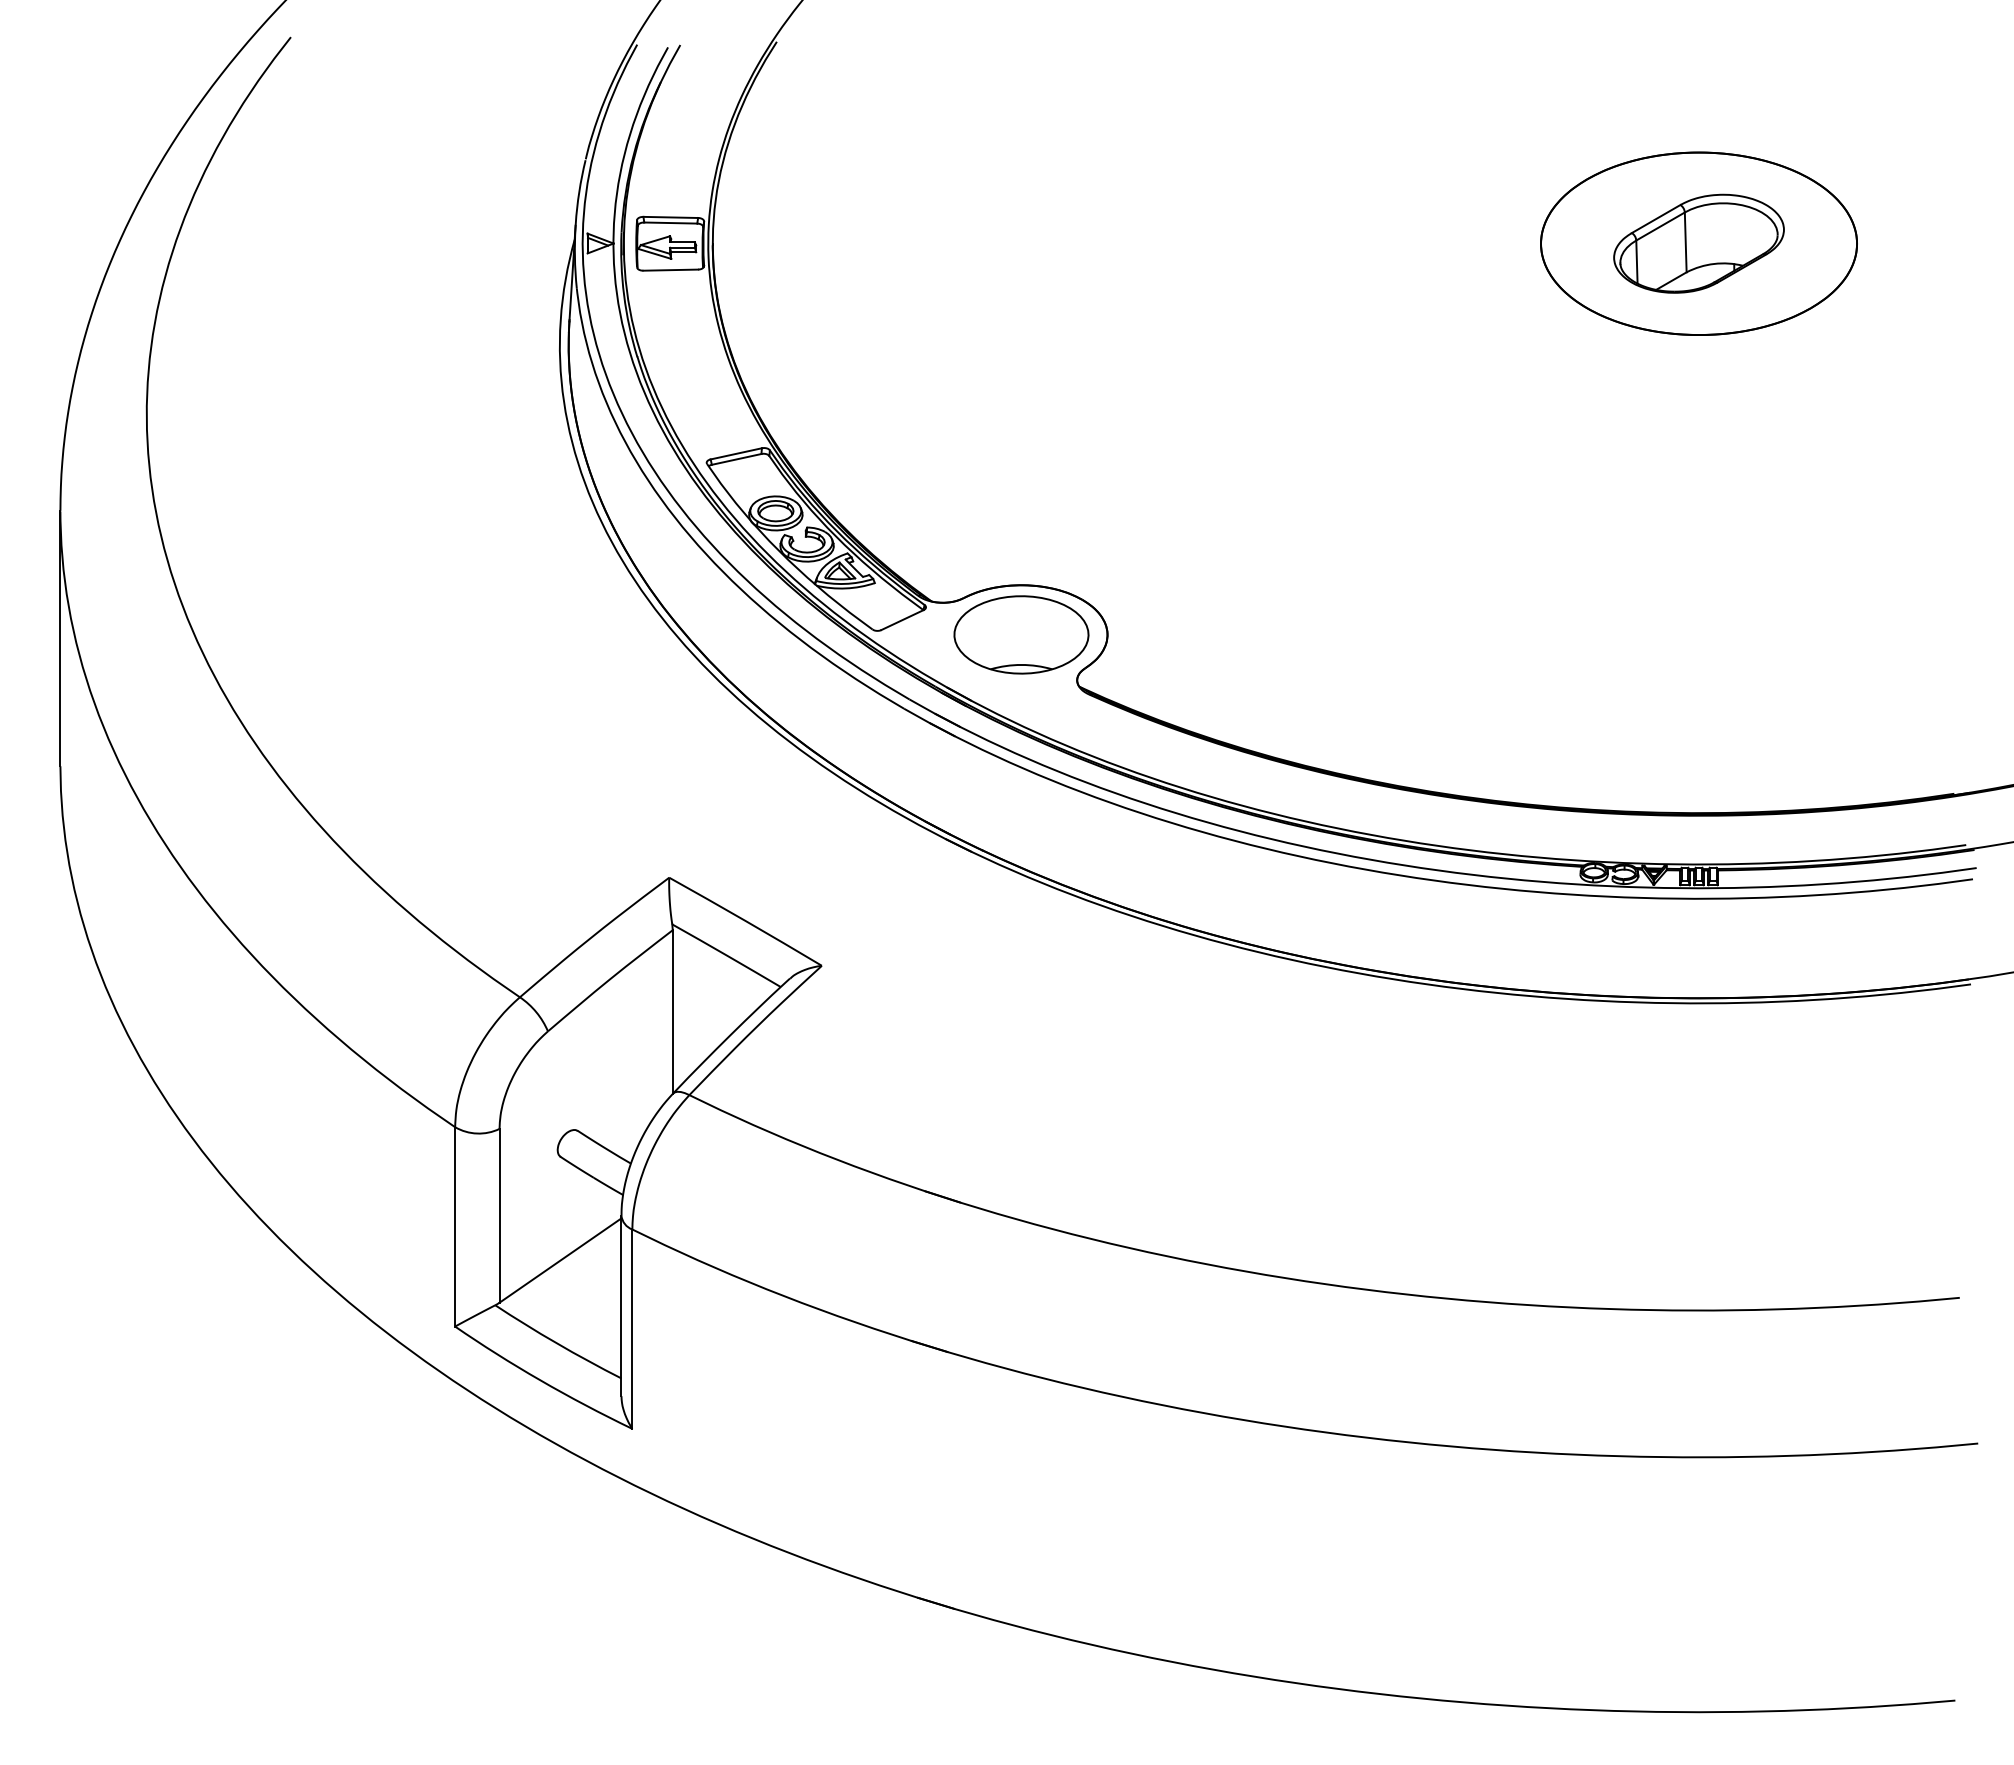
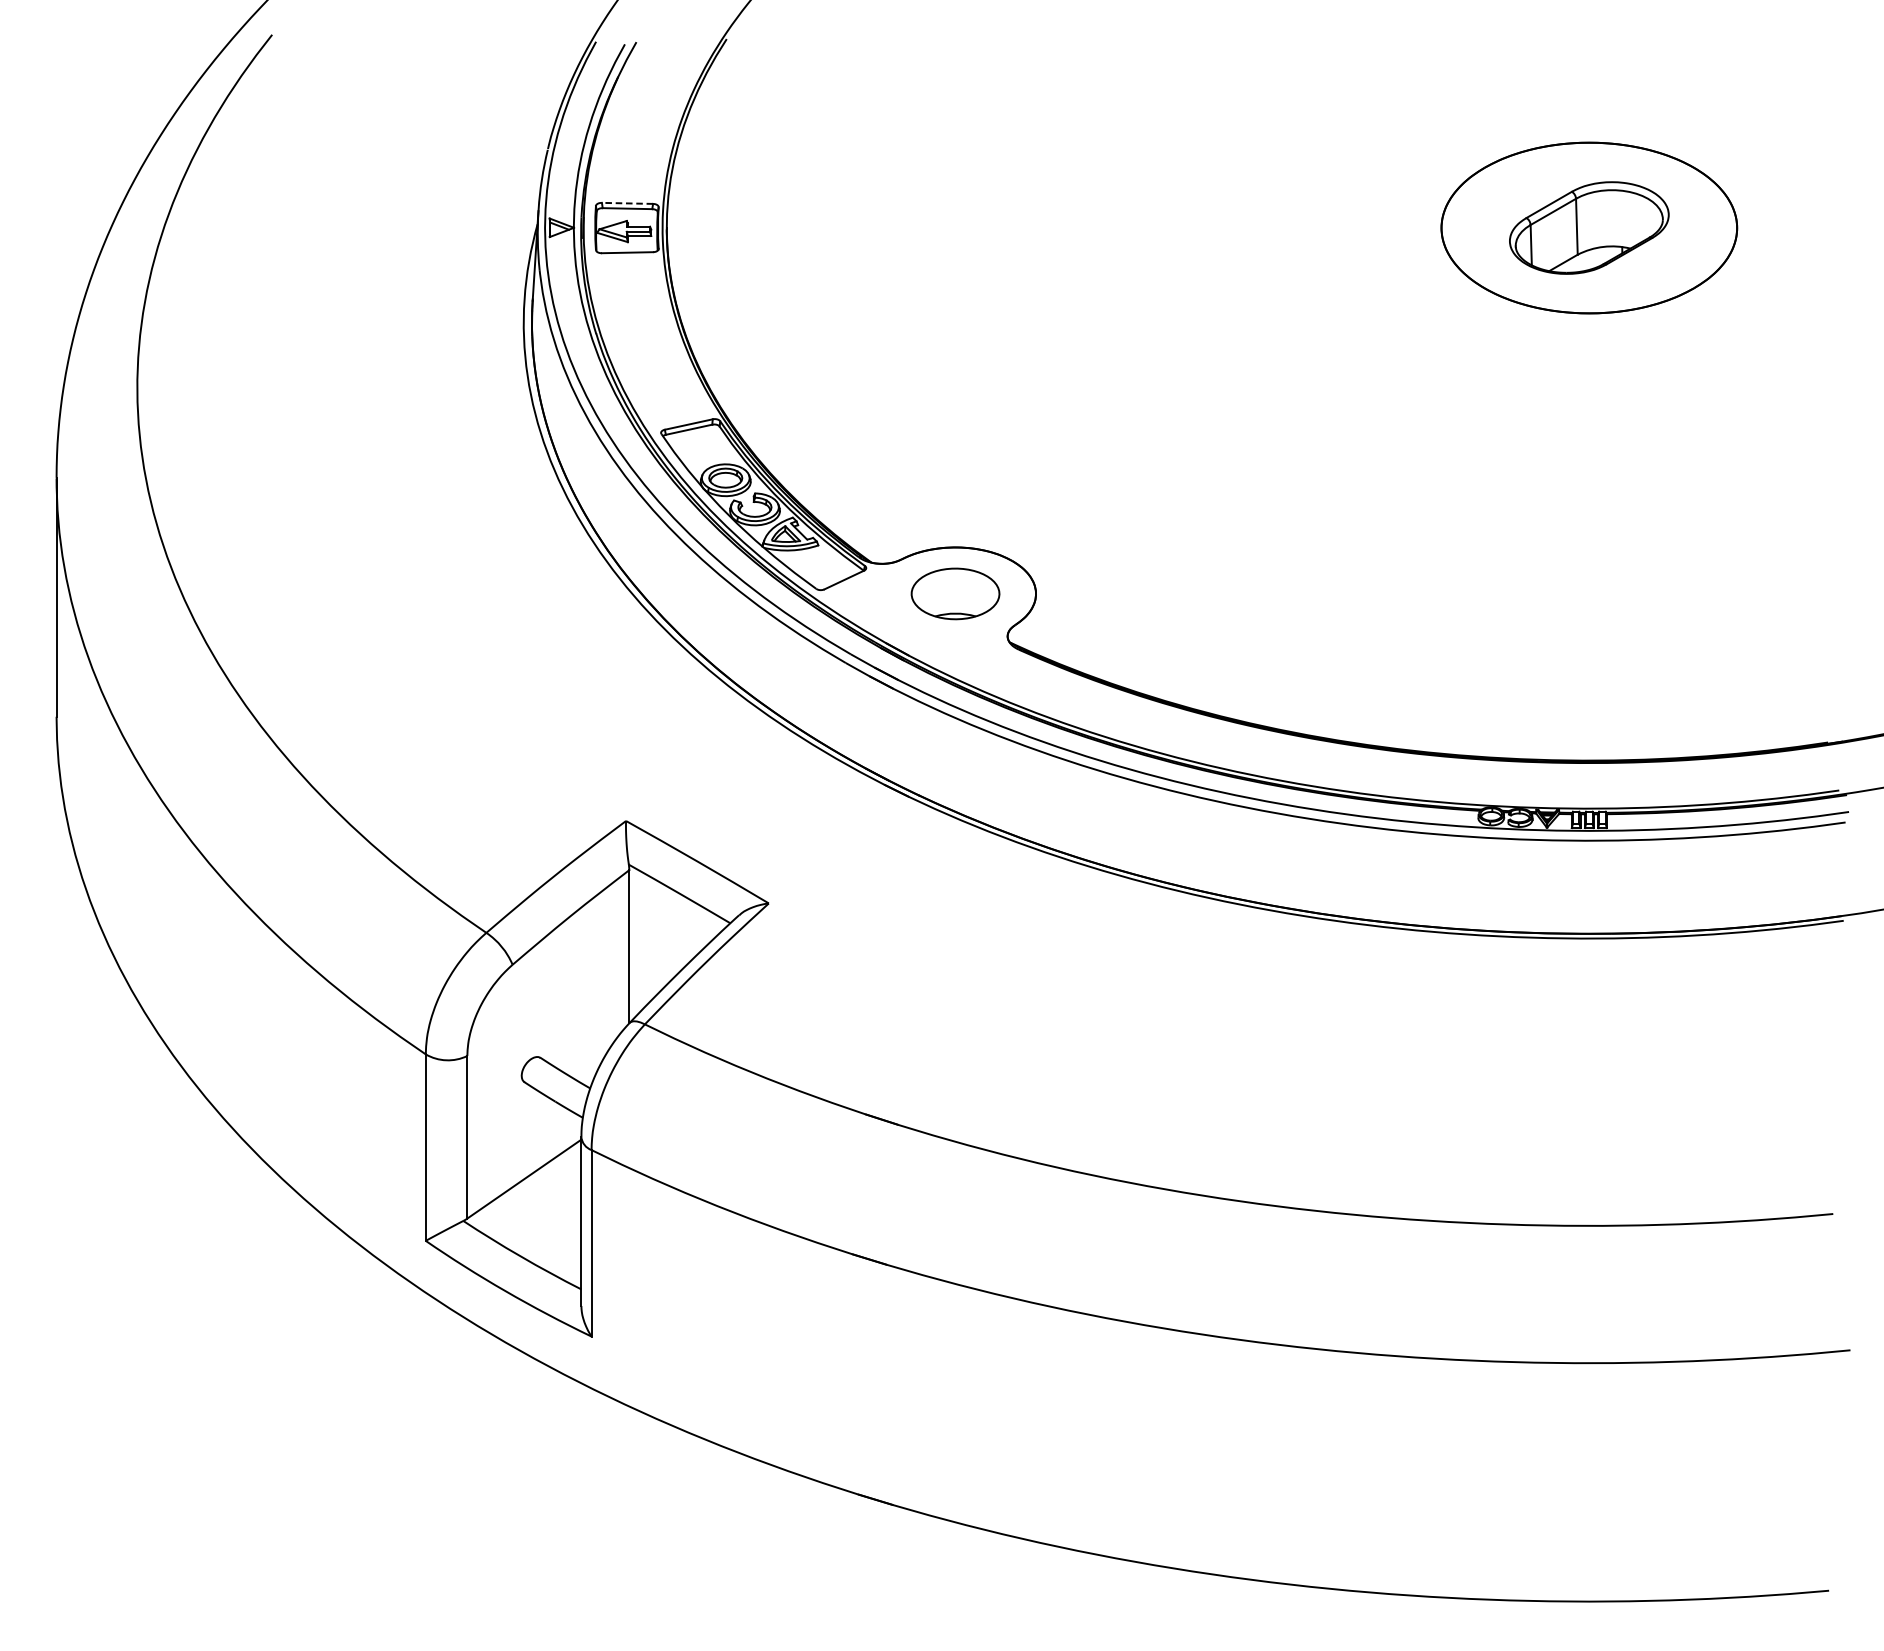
line: (670, 217) -> (627, 203), solid -> dashed
part: (1021, 634) -> (955, 593), size x0.7

